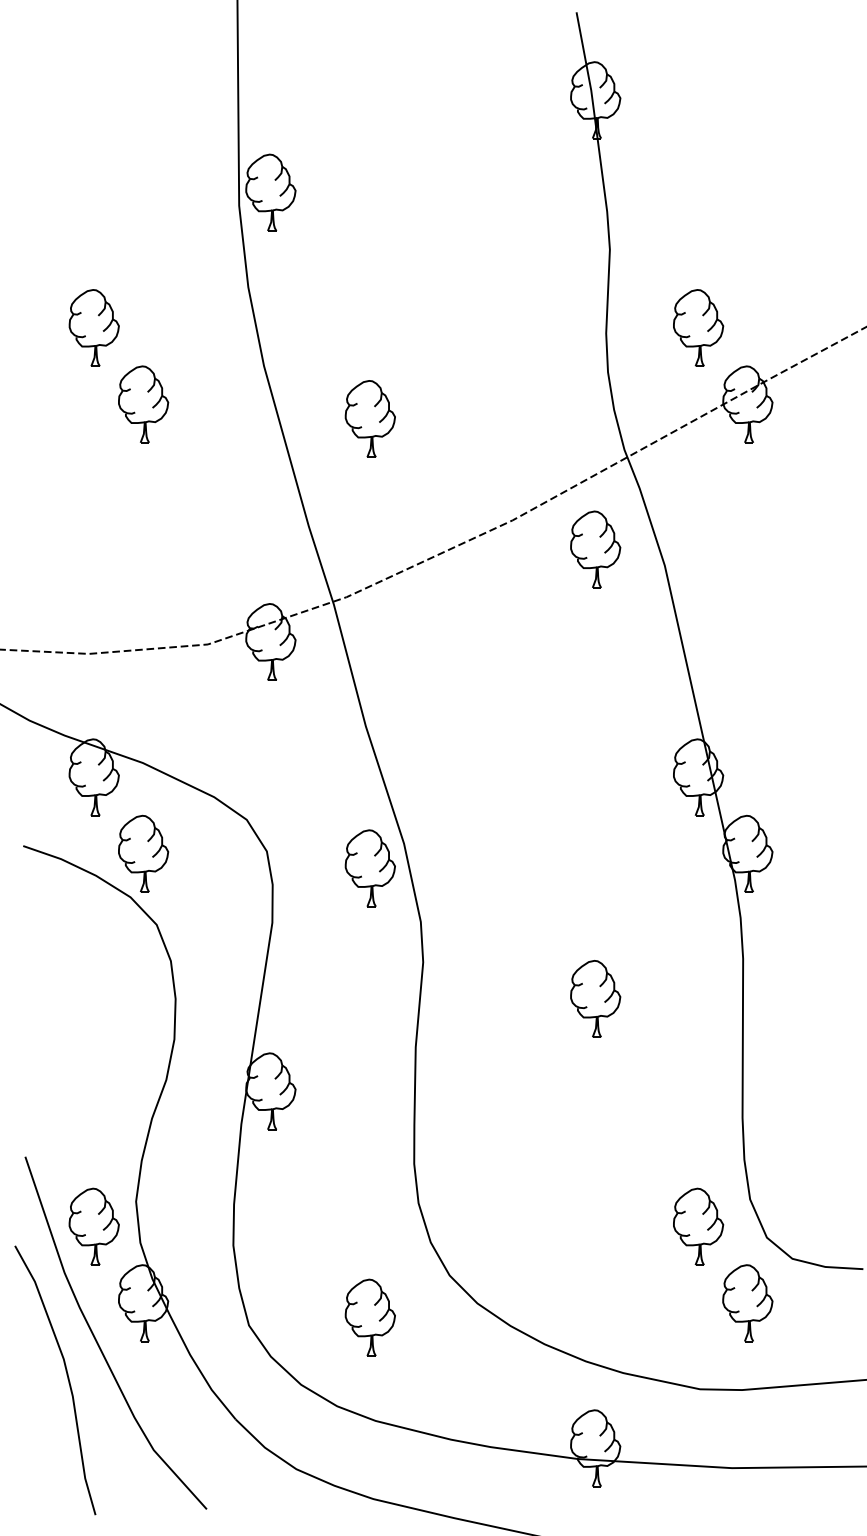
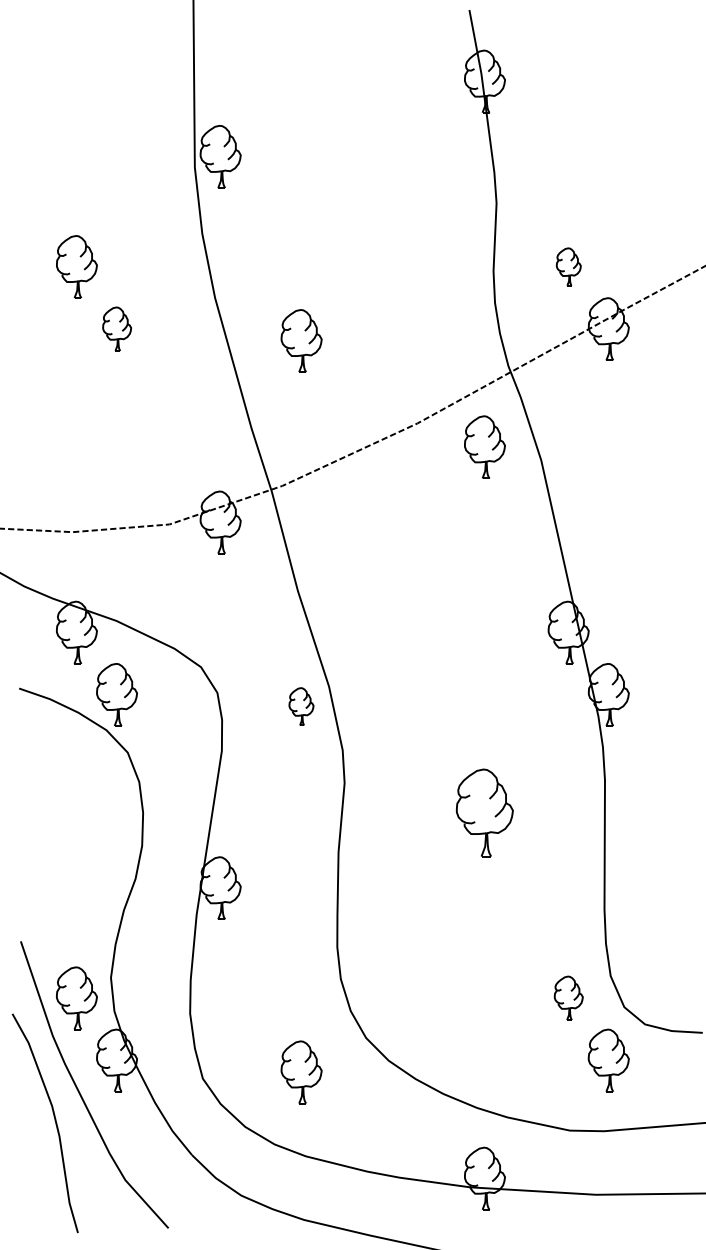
part: (698, 327) -> (568, 266), size x0.6
part: (143, 404) -> (116, 329), size x0.7
part: (369, 868) -> (300, 706), size x0.6
part: (595, 998) -> (484, 812), size x1.4
part: (698, 1226) -> (568, 998), size x0.7

